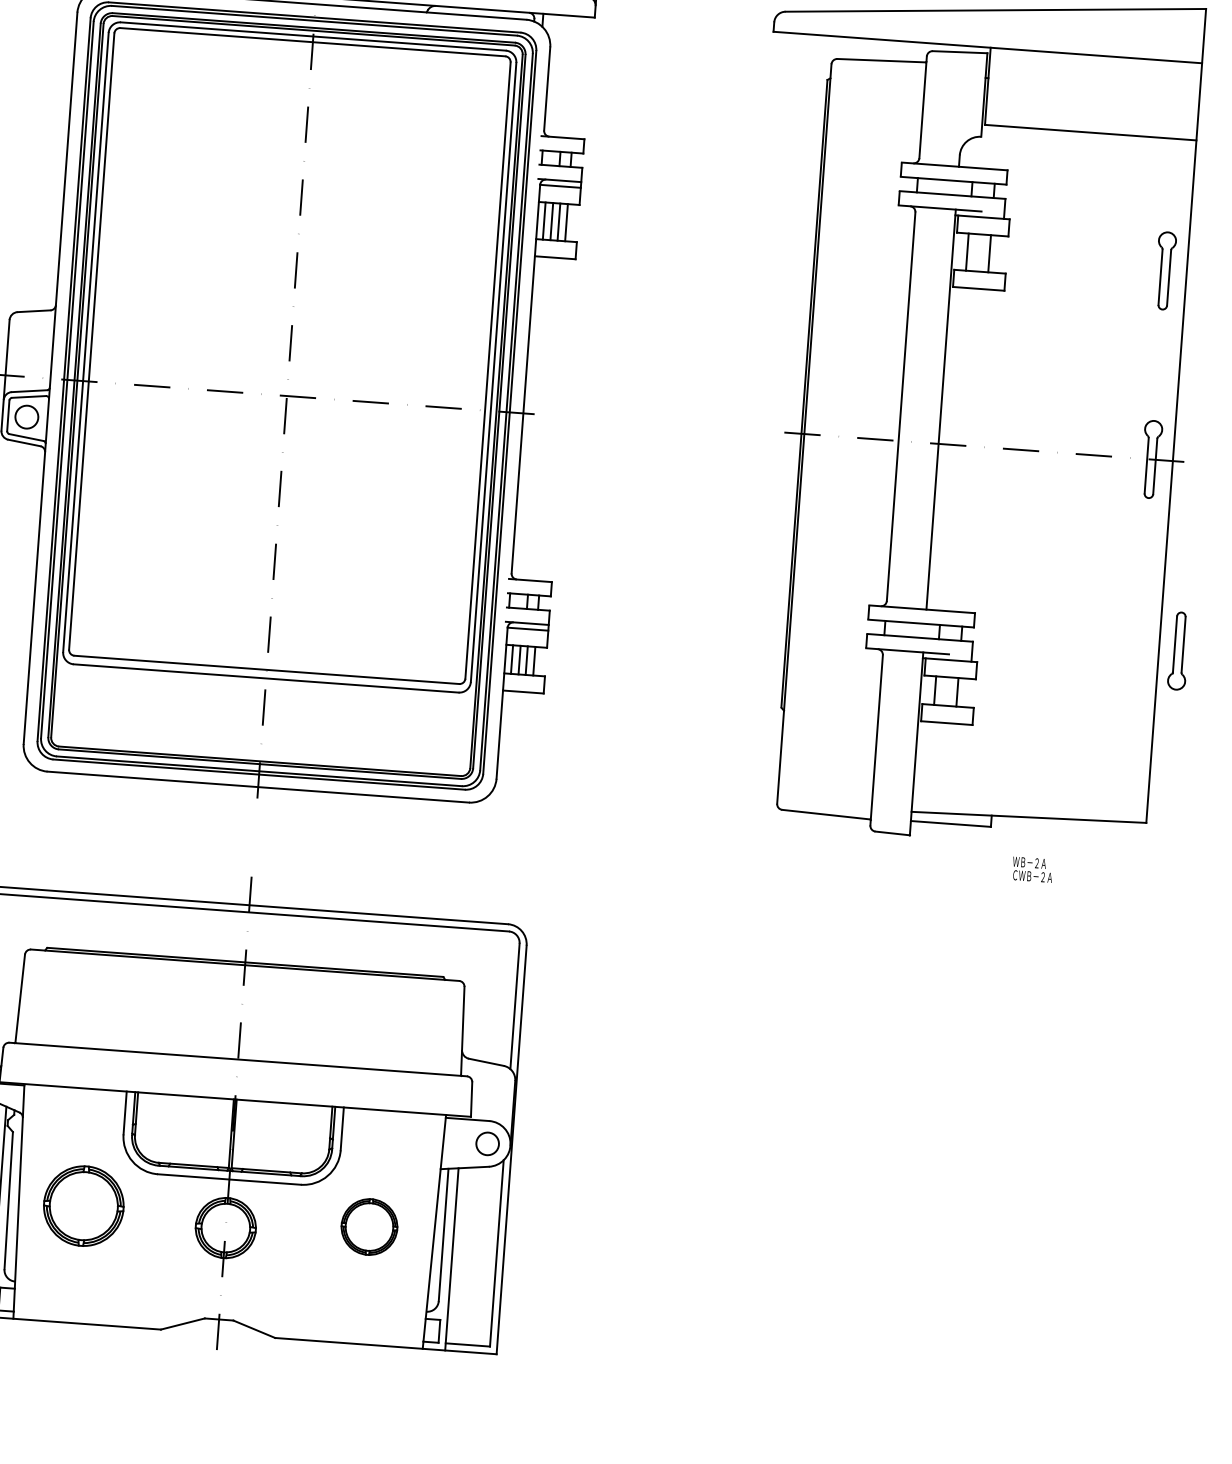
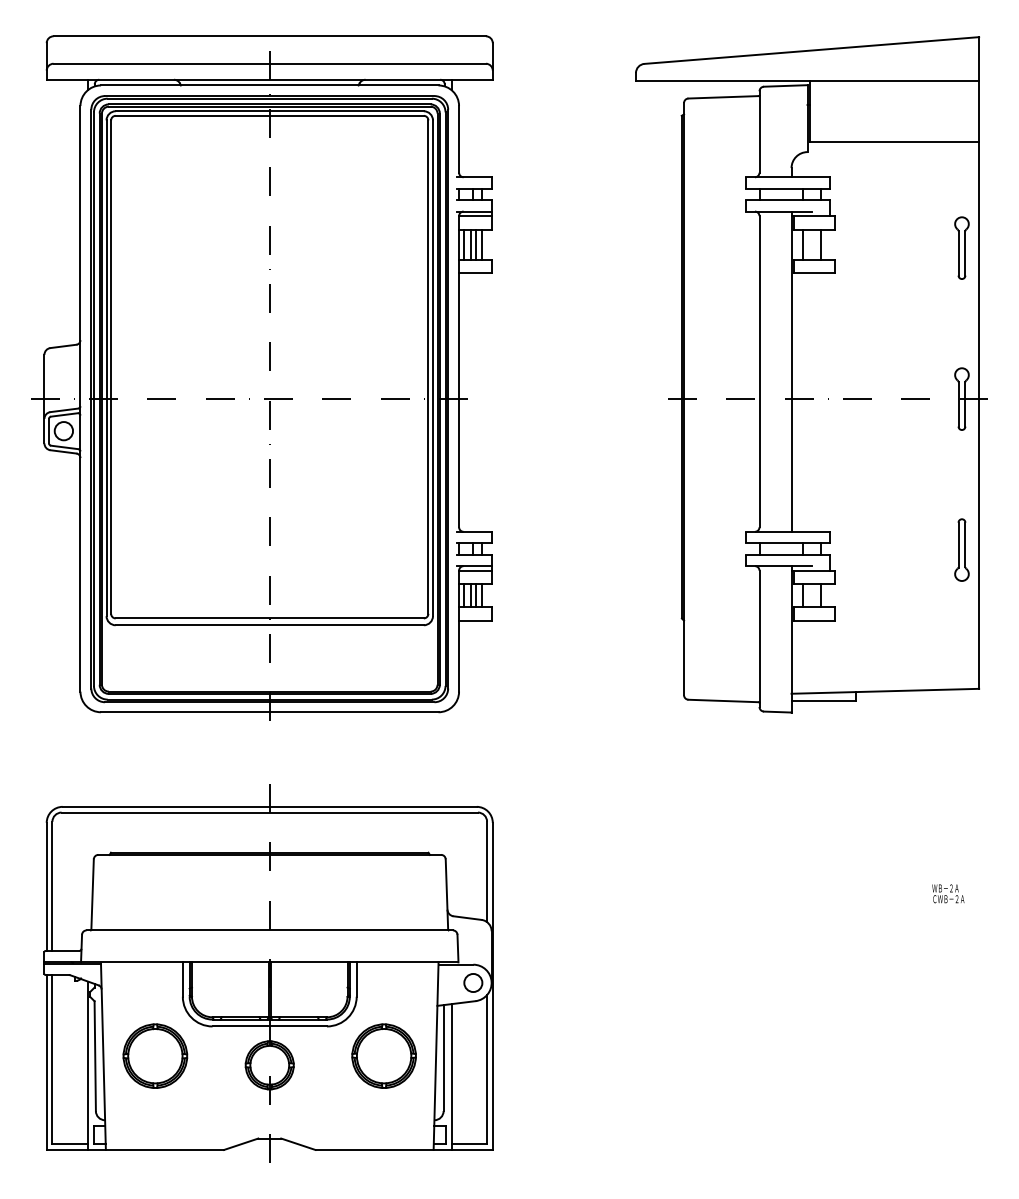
part: (1178, 650) -> (961, 549), moved
text: (1032, 869) -> (948, 893), moved
part: (368, 1226) -> (383, 1055), size x1.43

